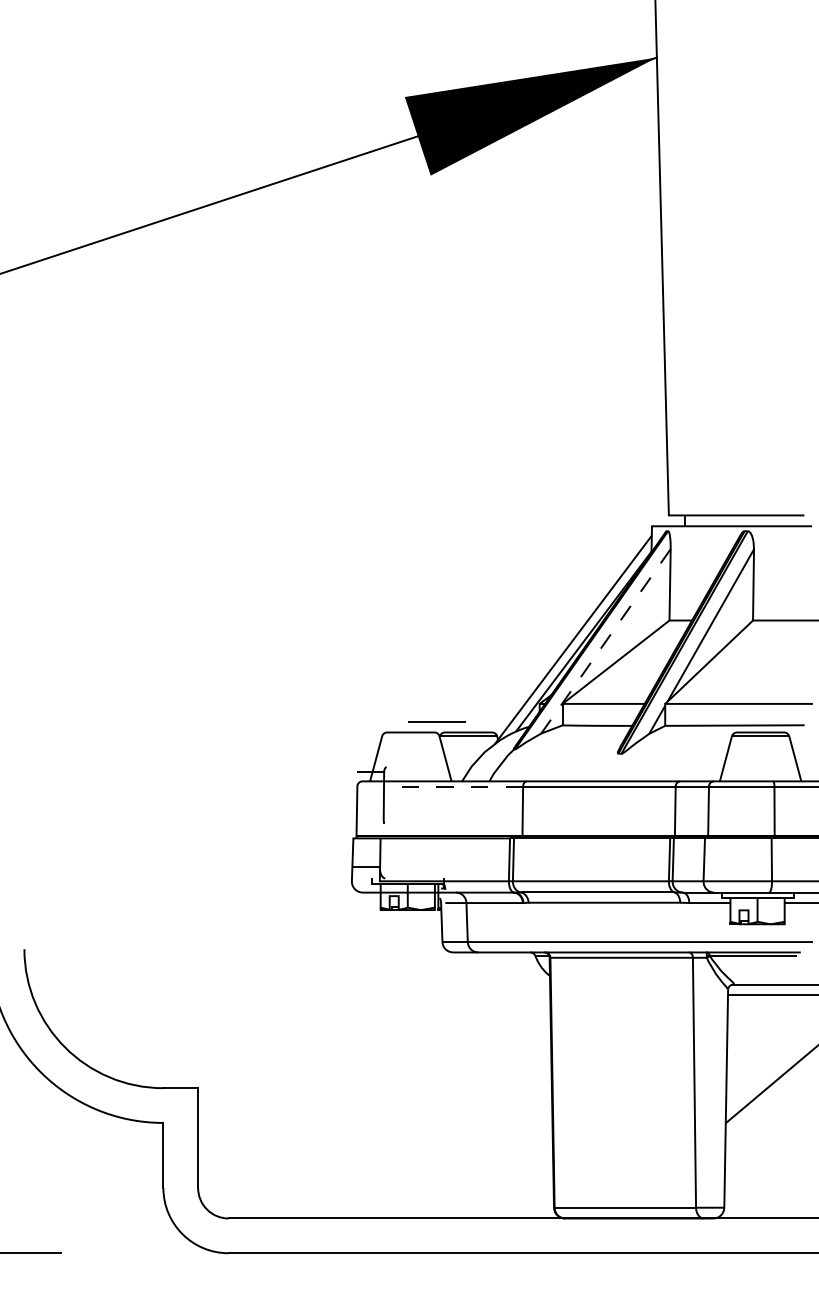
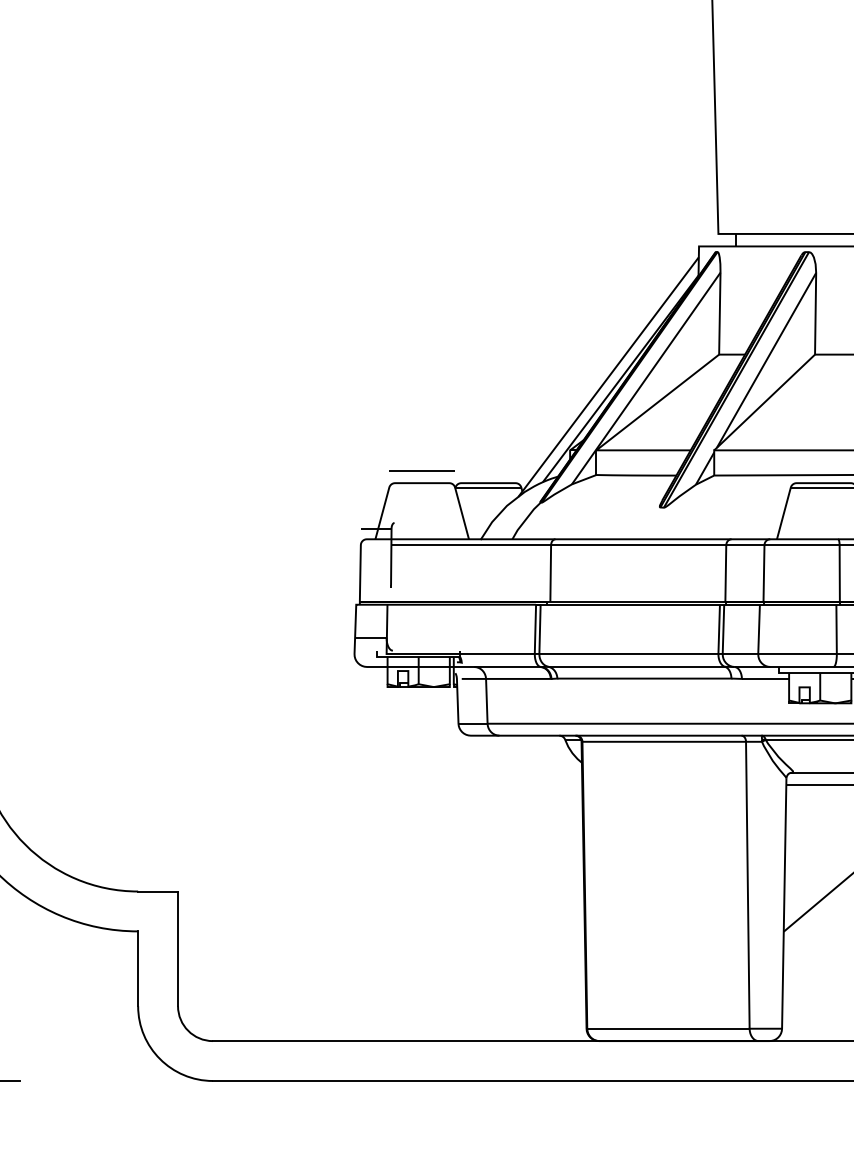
line: (605, 641) -> (645, 378), dashed -> solid
line: (436, 721) -> (421, 470), moved
line: (453, 786) -> (471, 545), dashed -> solid

